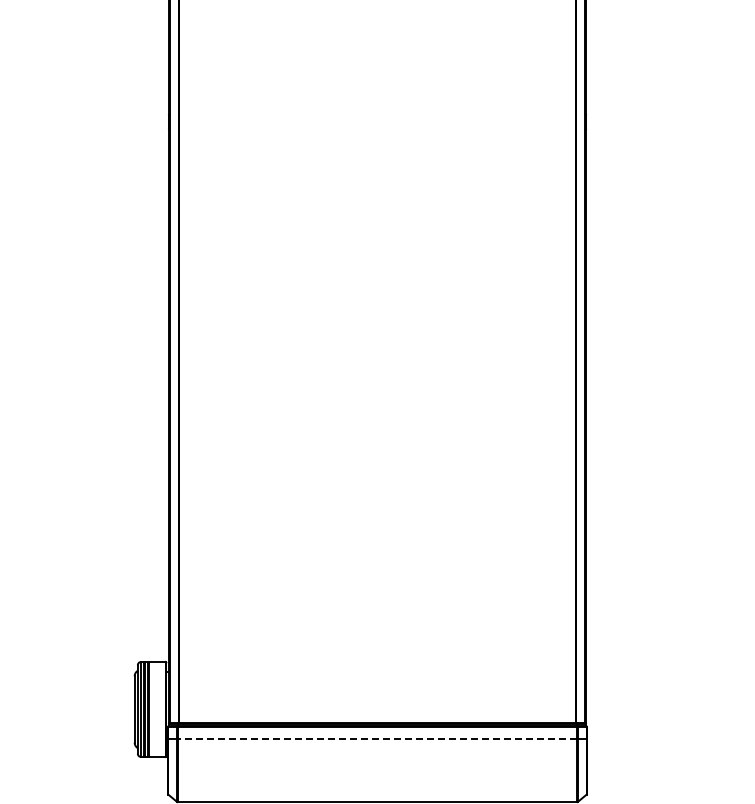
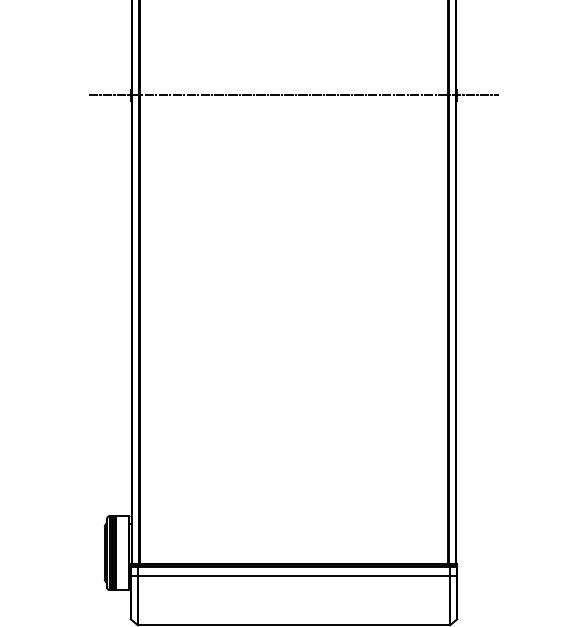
line: (377, 122) -> (294, 95), added
line: (377, 738) -> (294, 575), dashed -> solid

